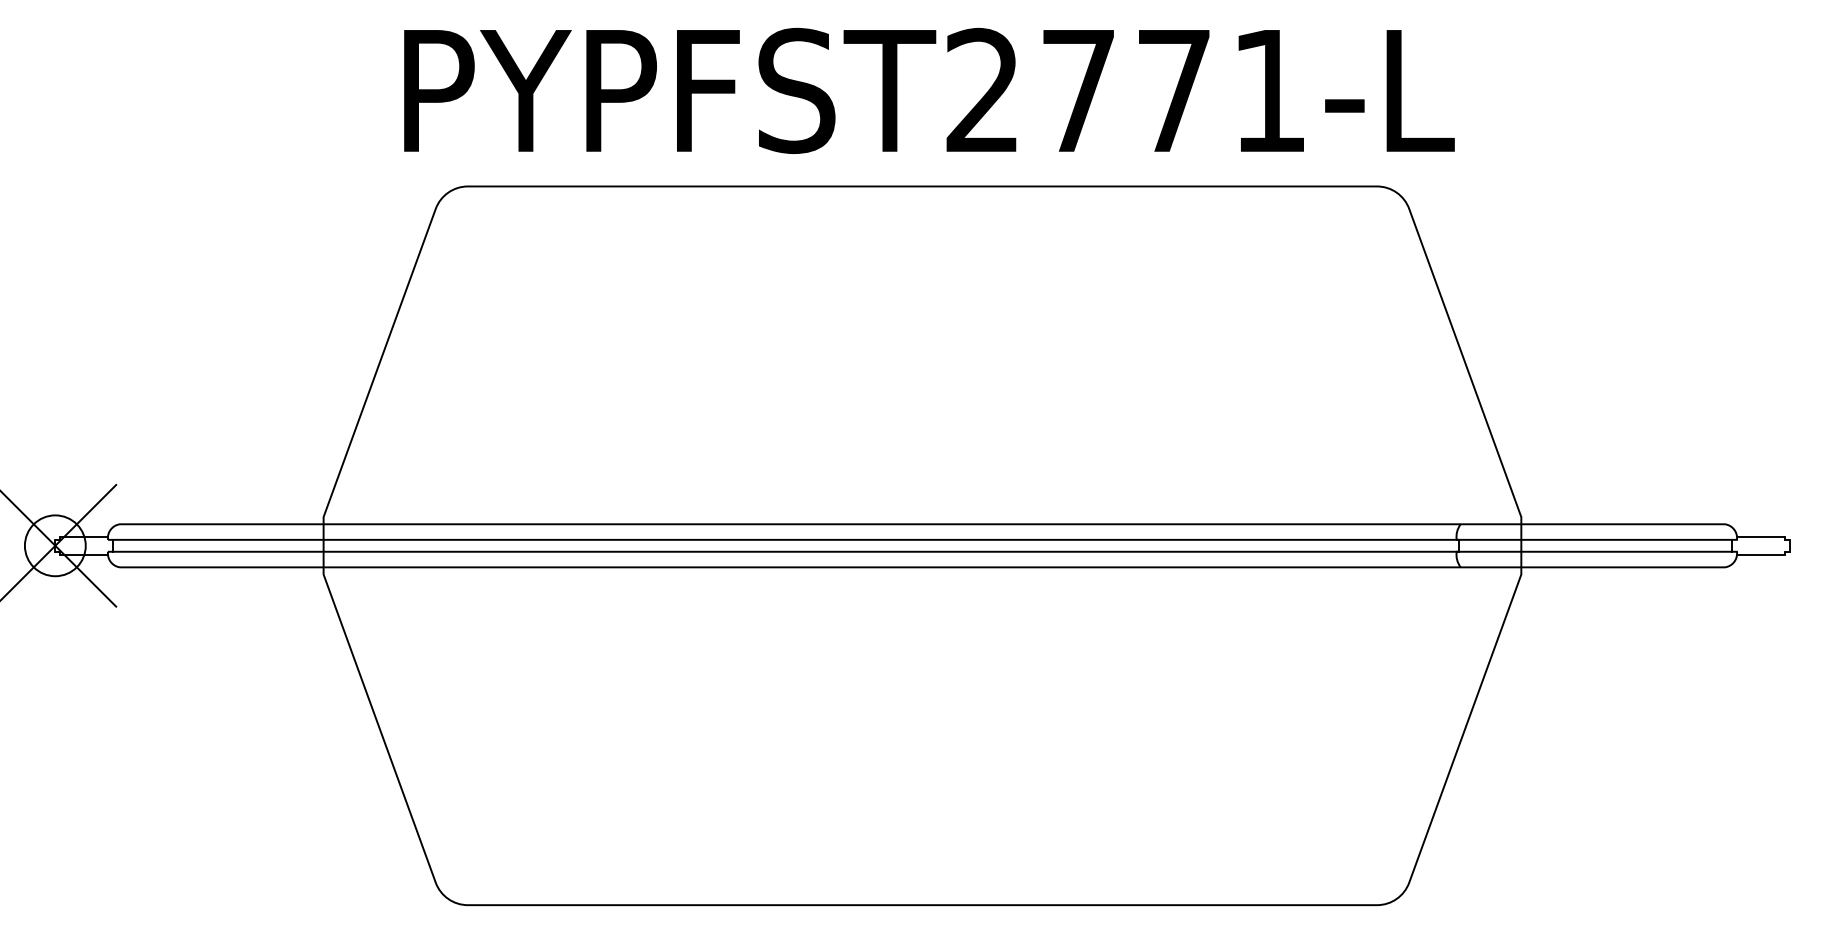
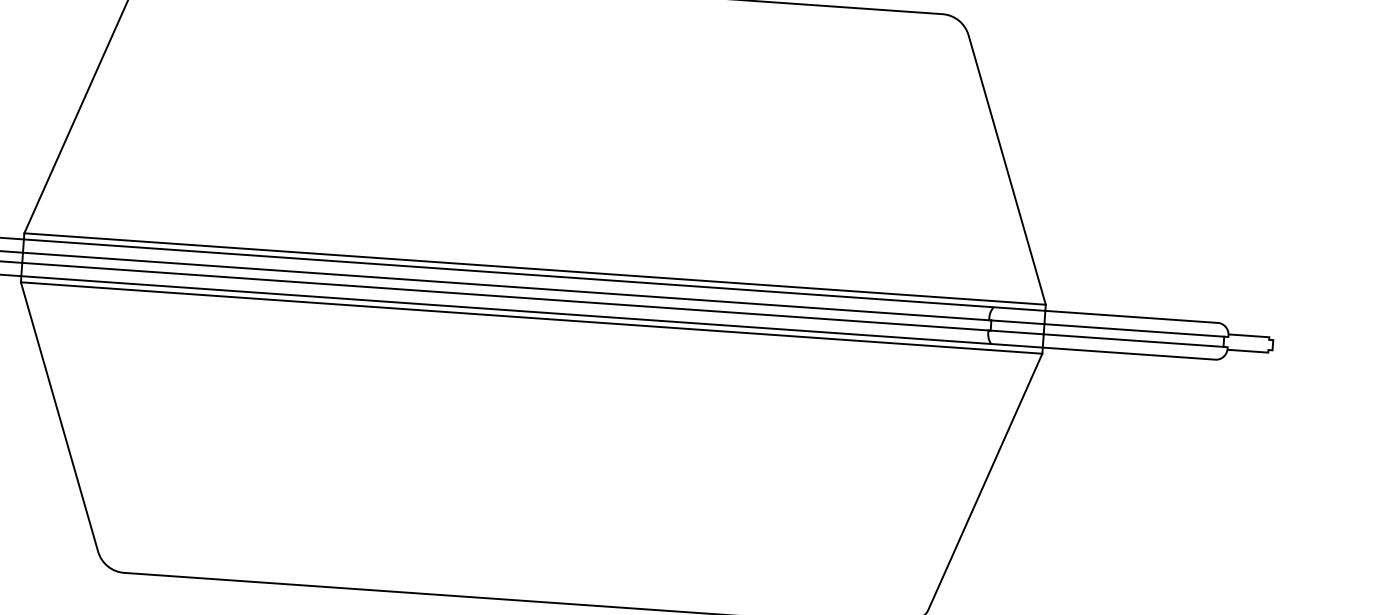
line: (922, 517) -> (535, 269), added
line: (922, 574) -> (531, 317), added

